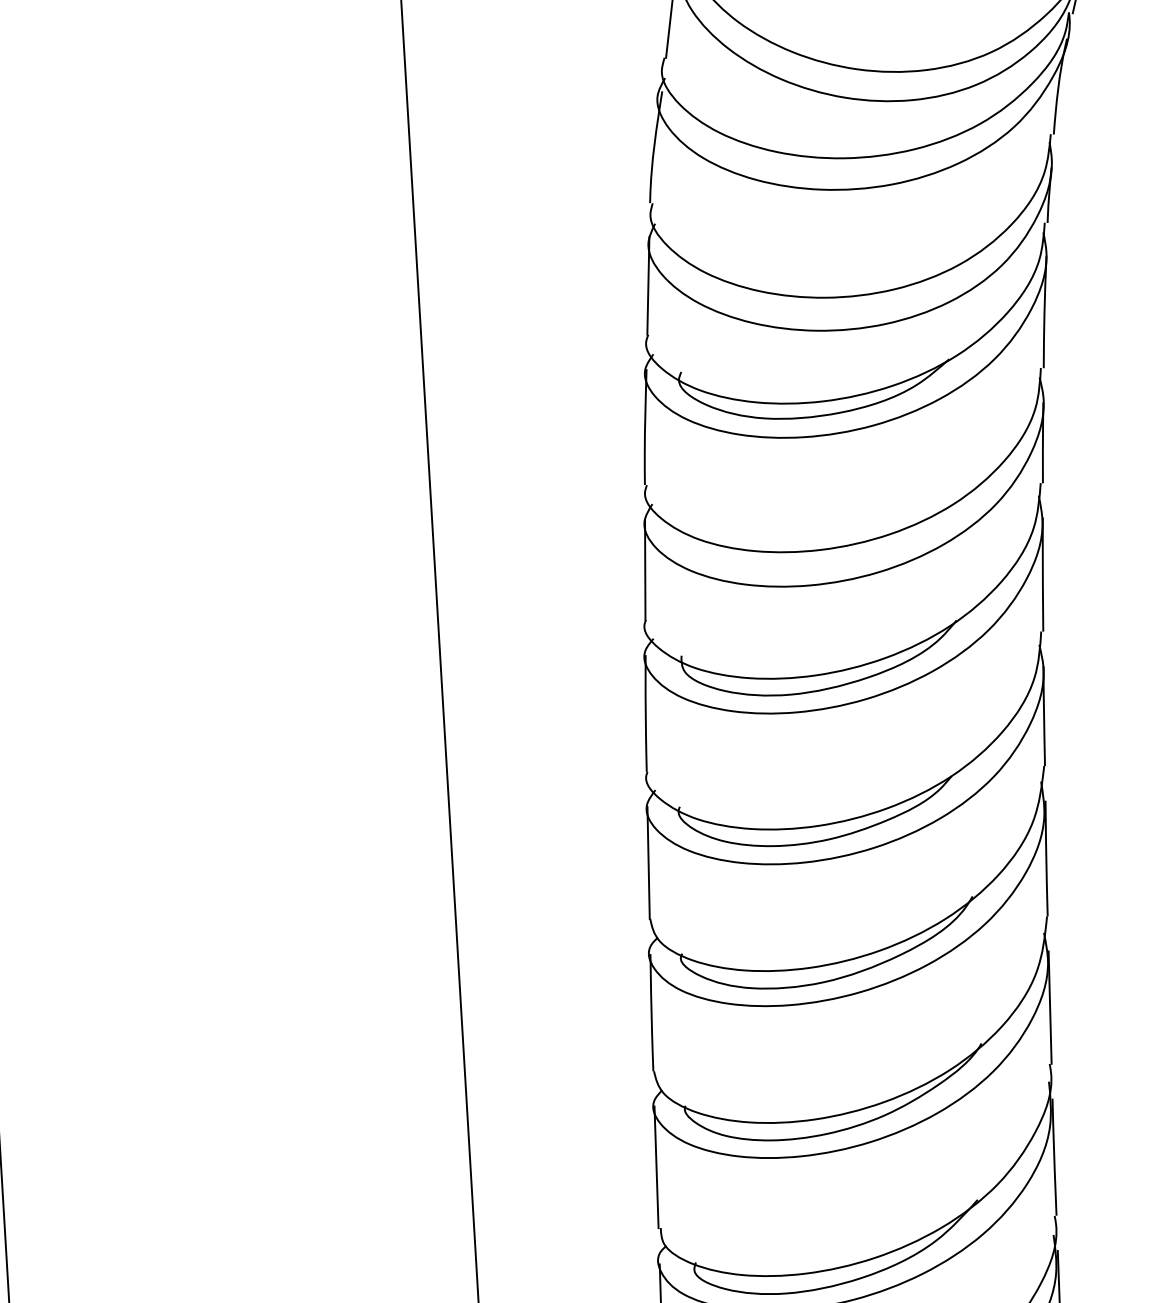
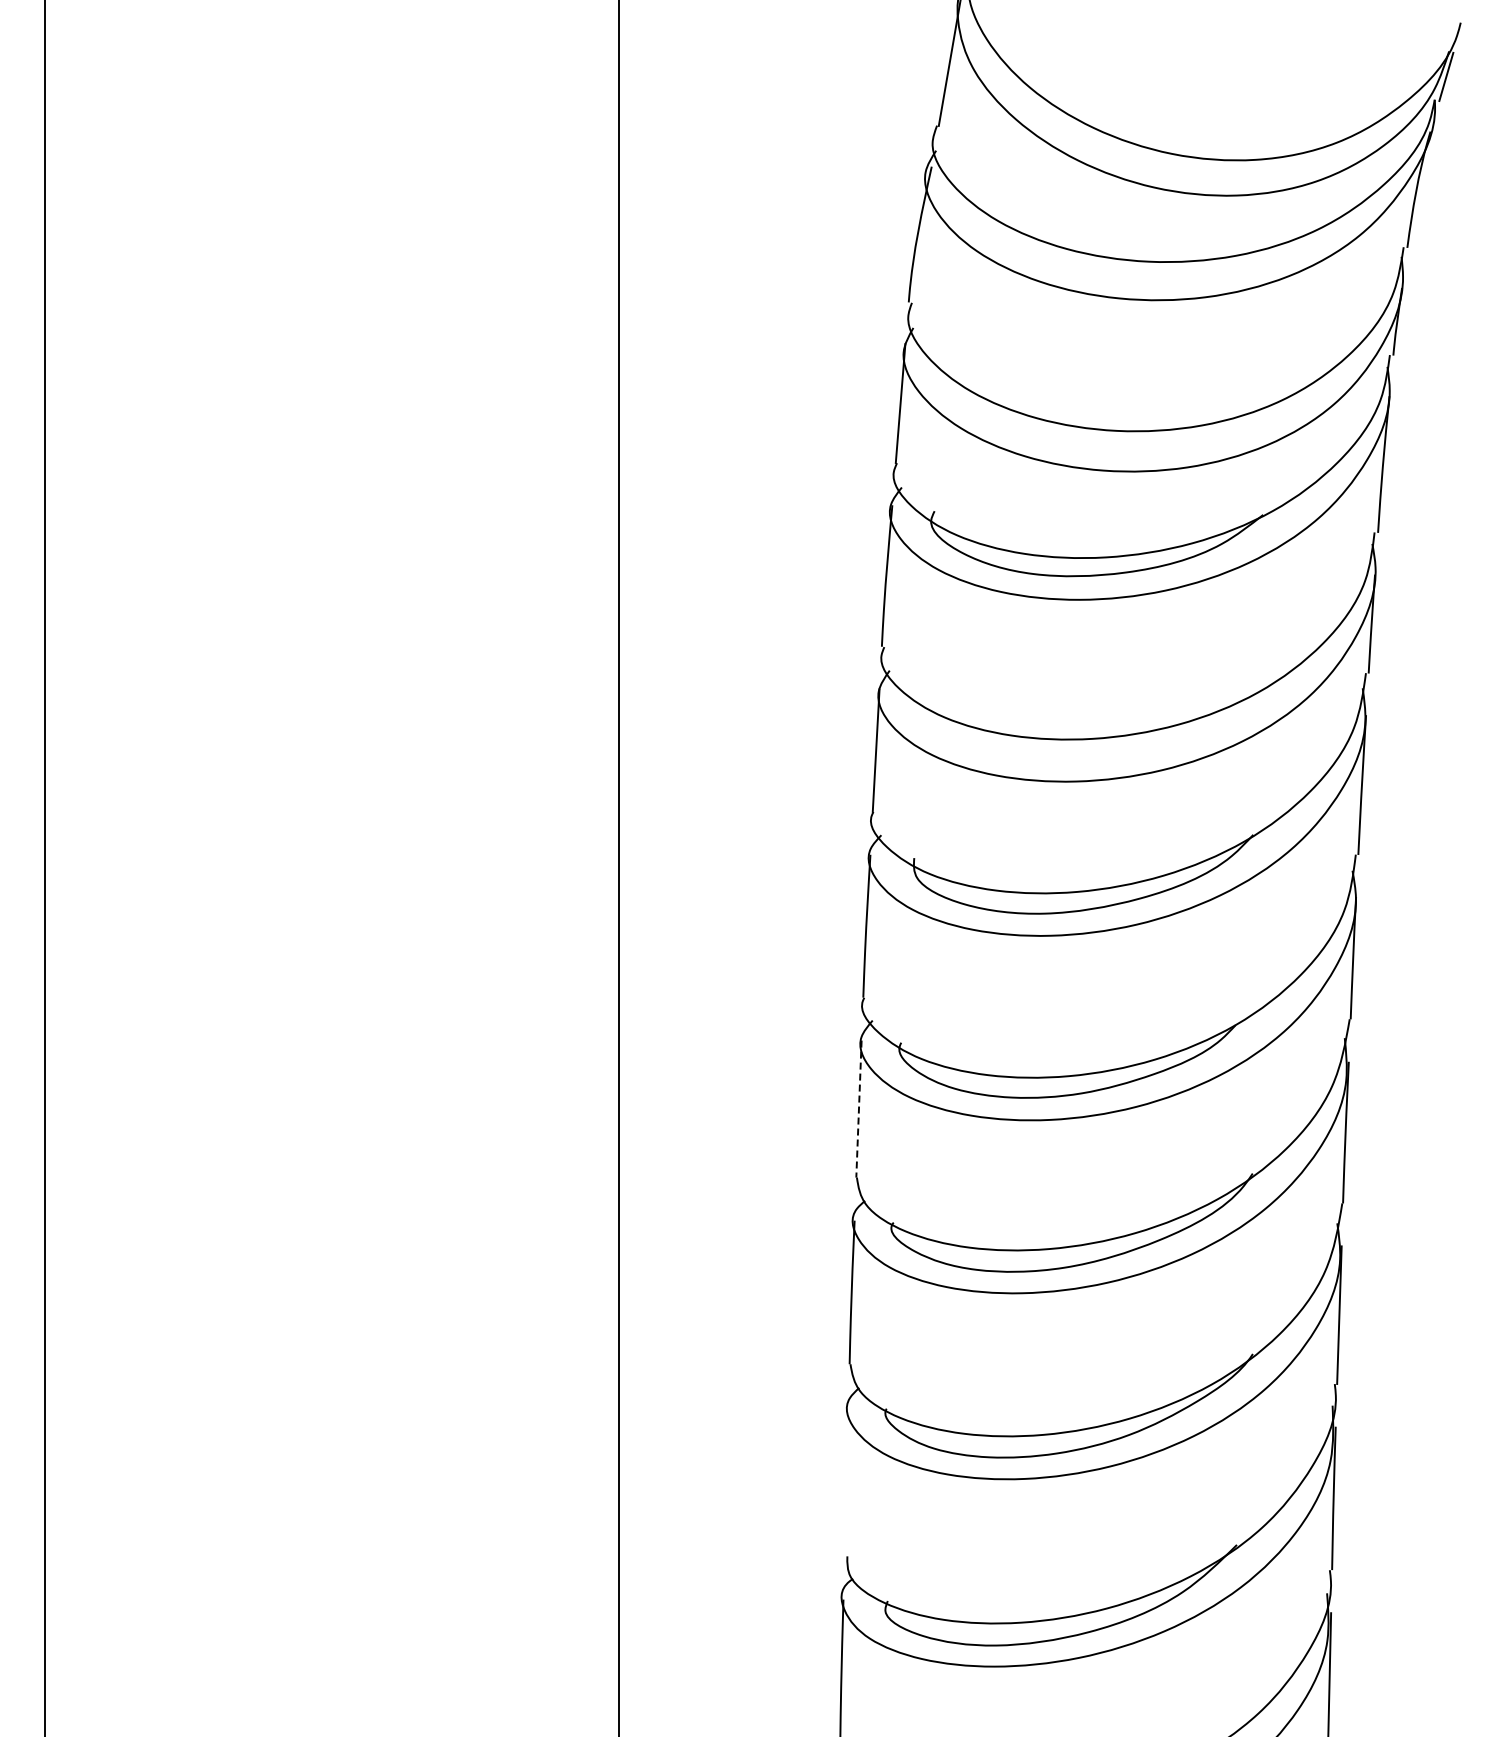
line: (648, 863) -> (858, 1109), solid -> dashed
line: (656, 1167) -> (846, 1481), removed

